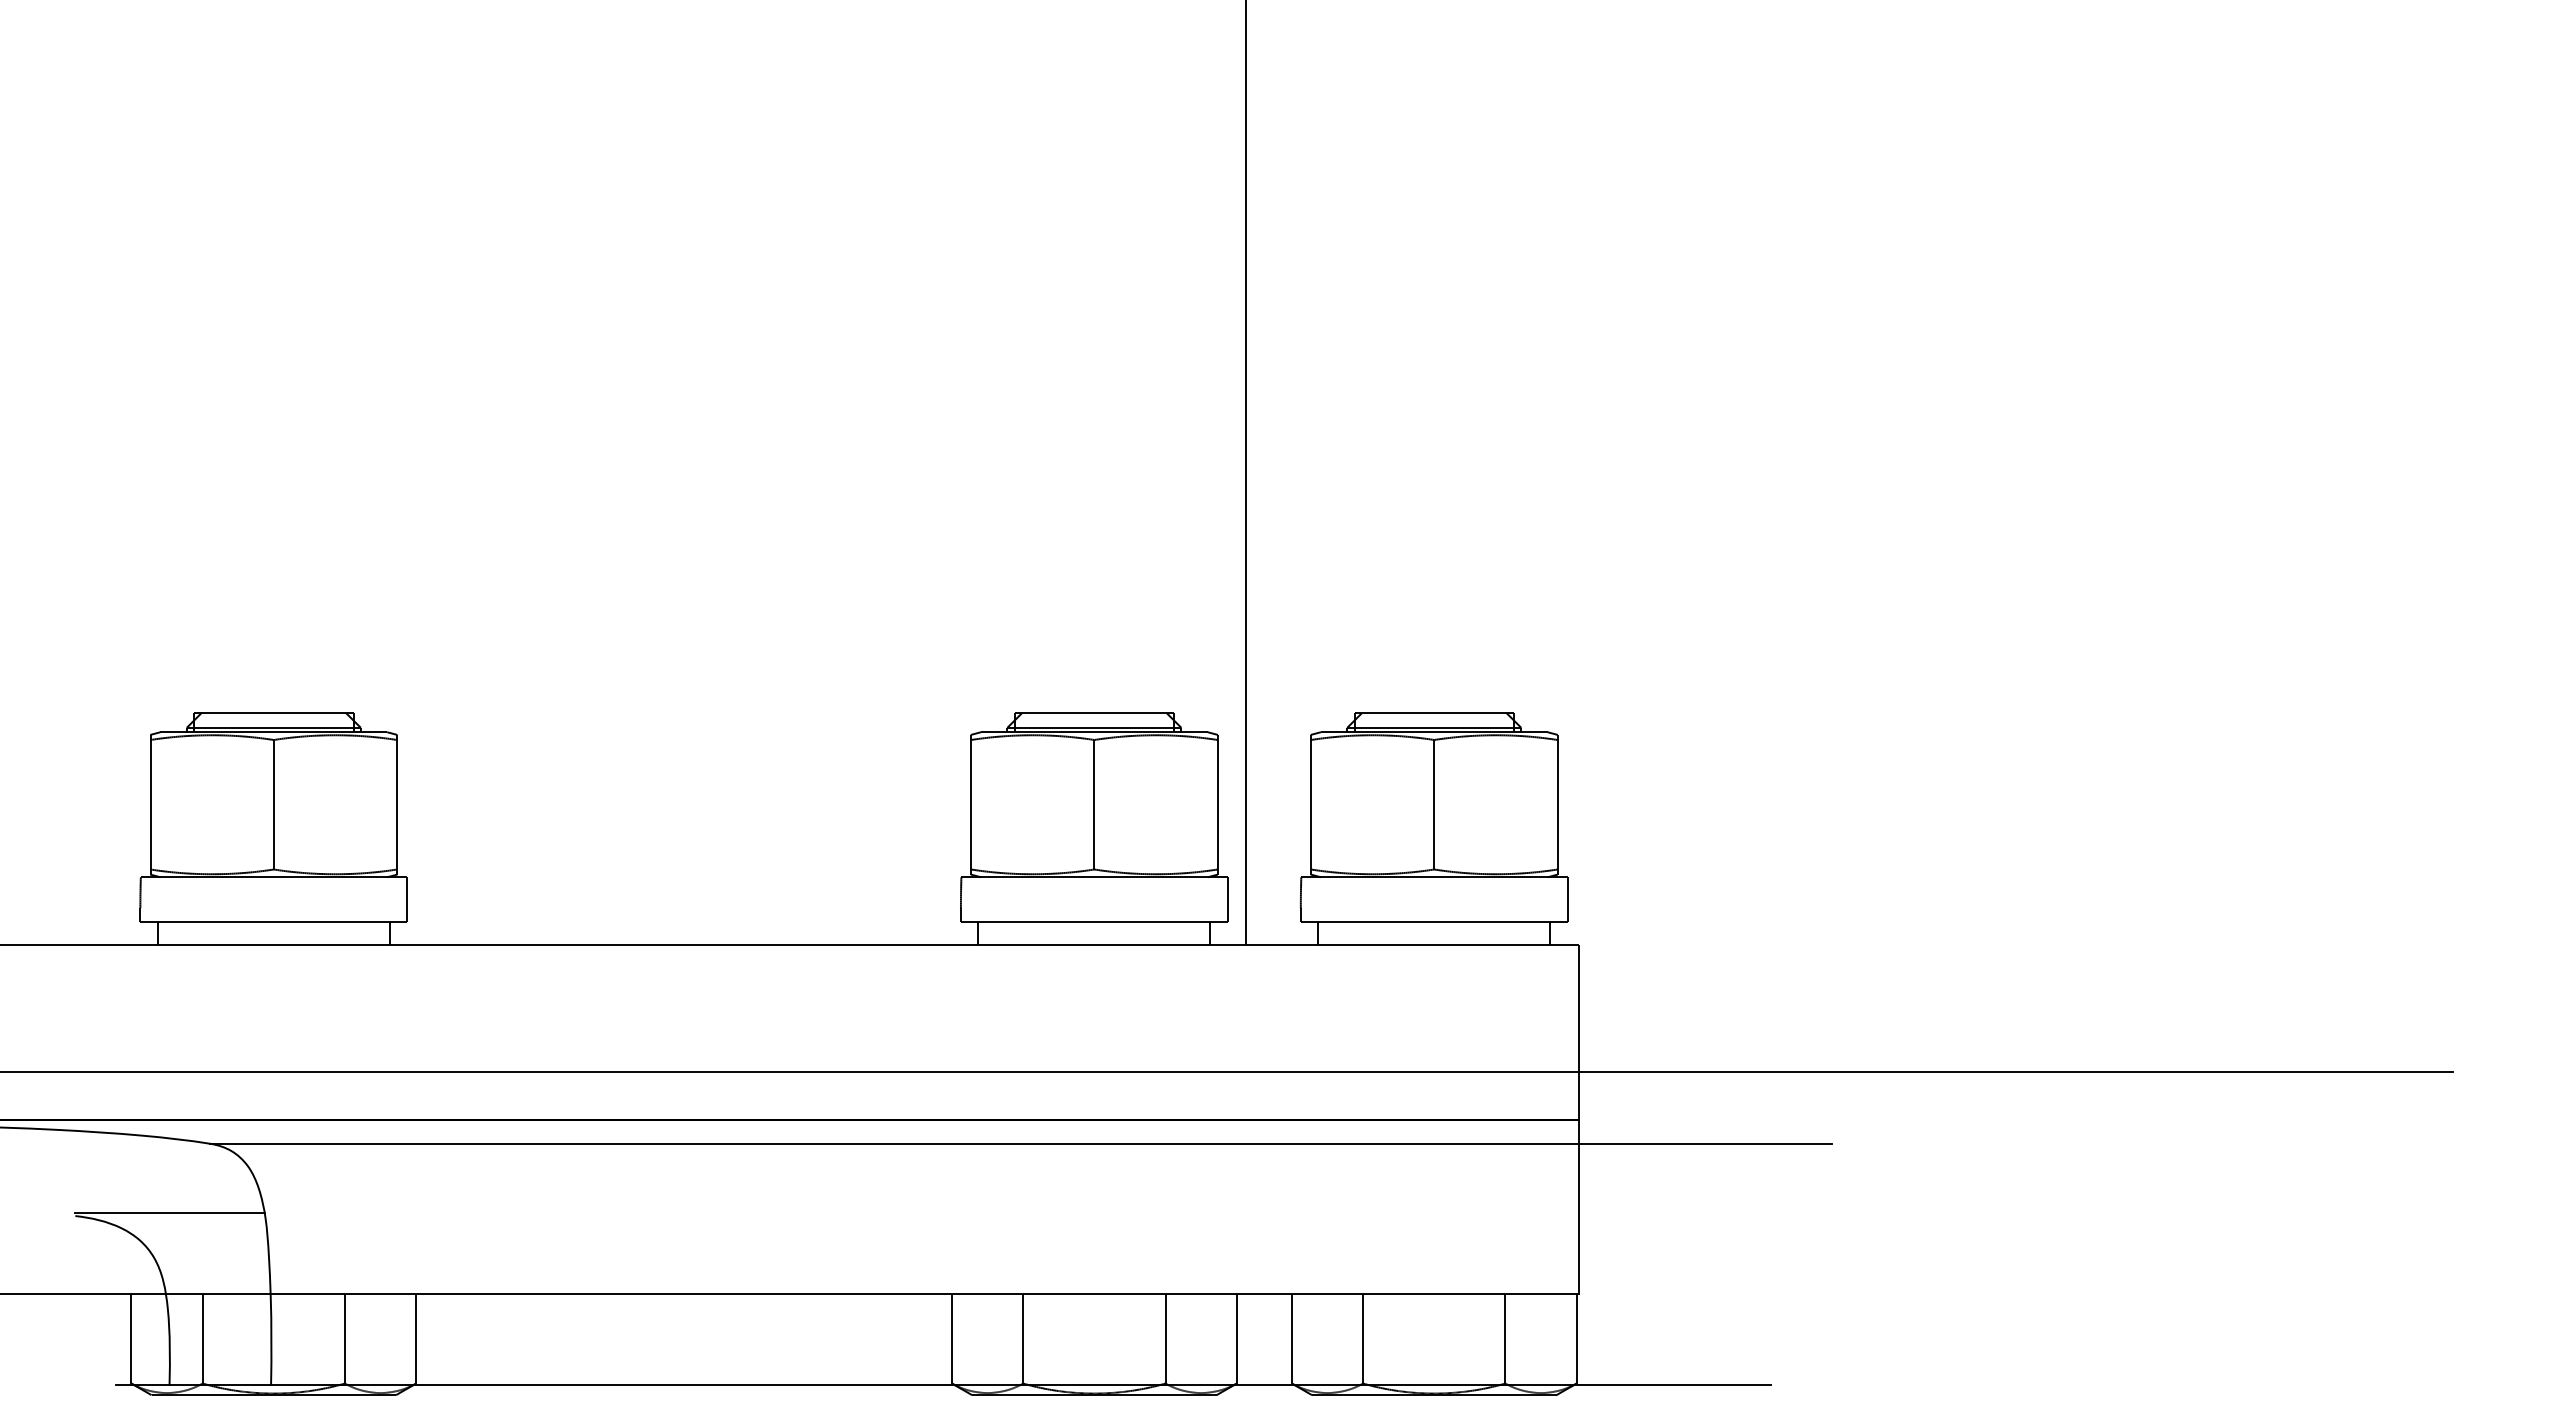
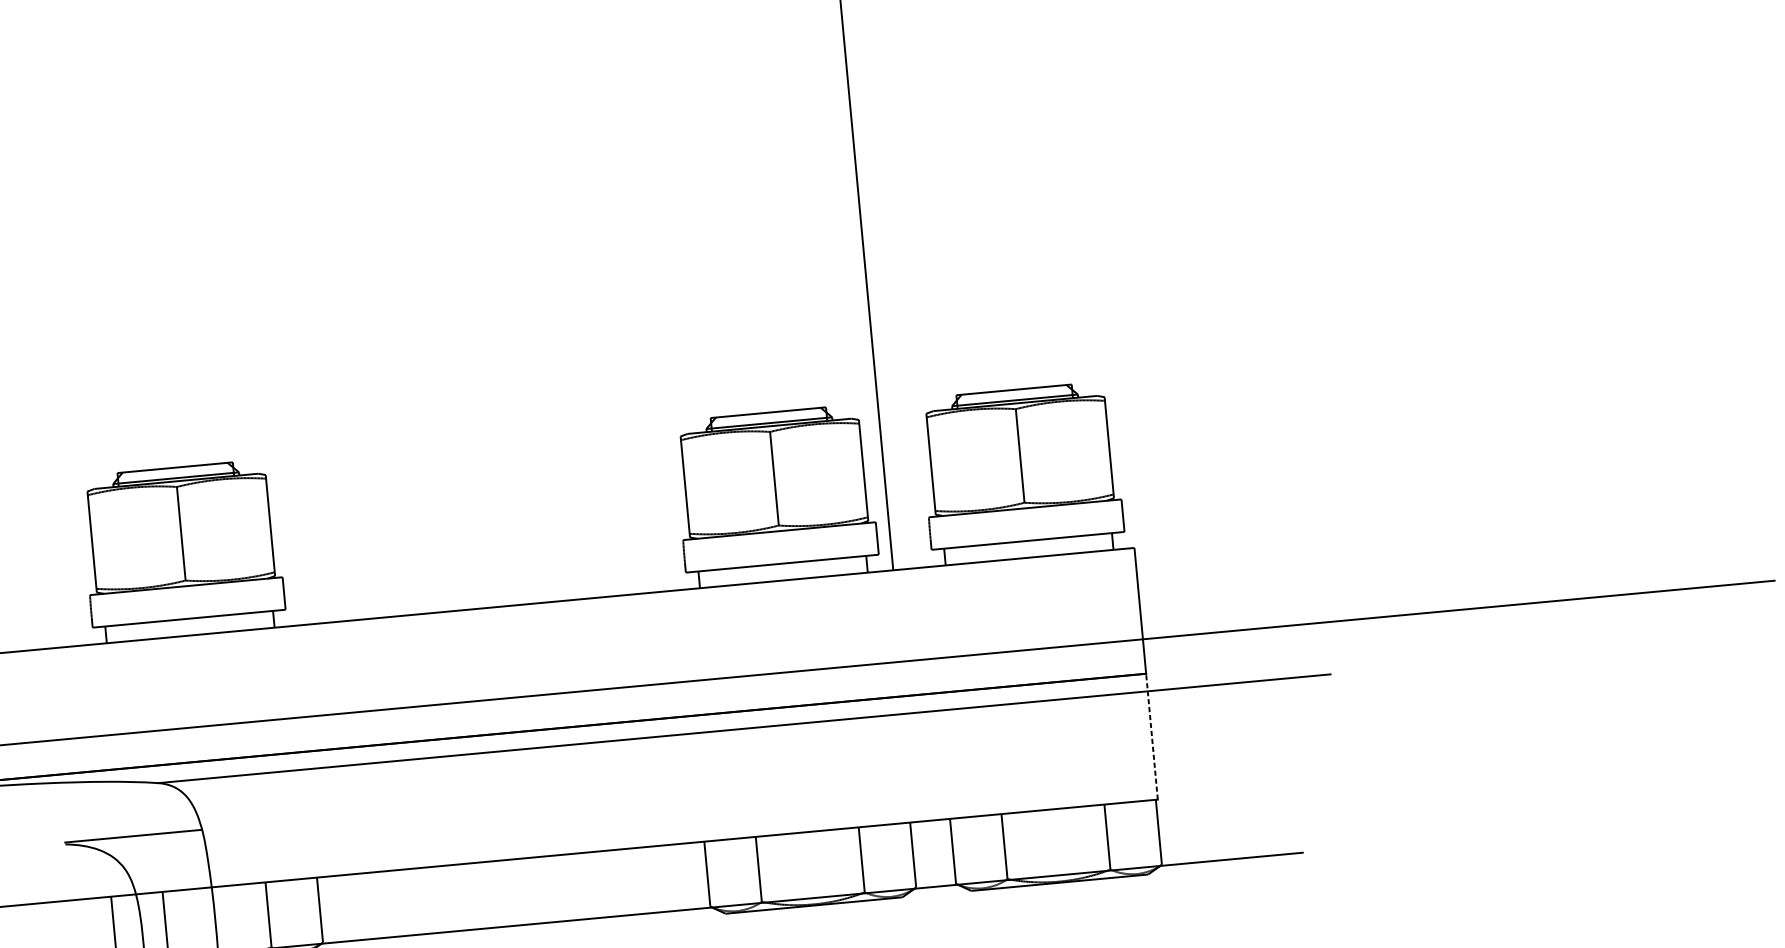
line: (1579, 1206) -> (1152, 736), solid -> dashed

